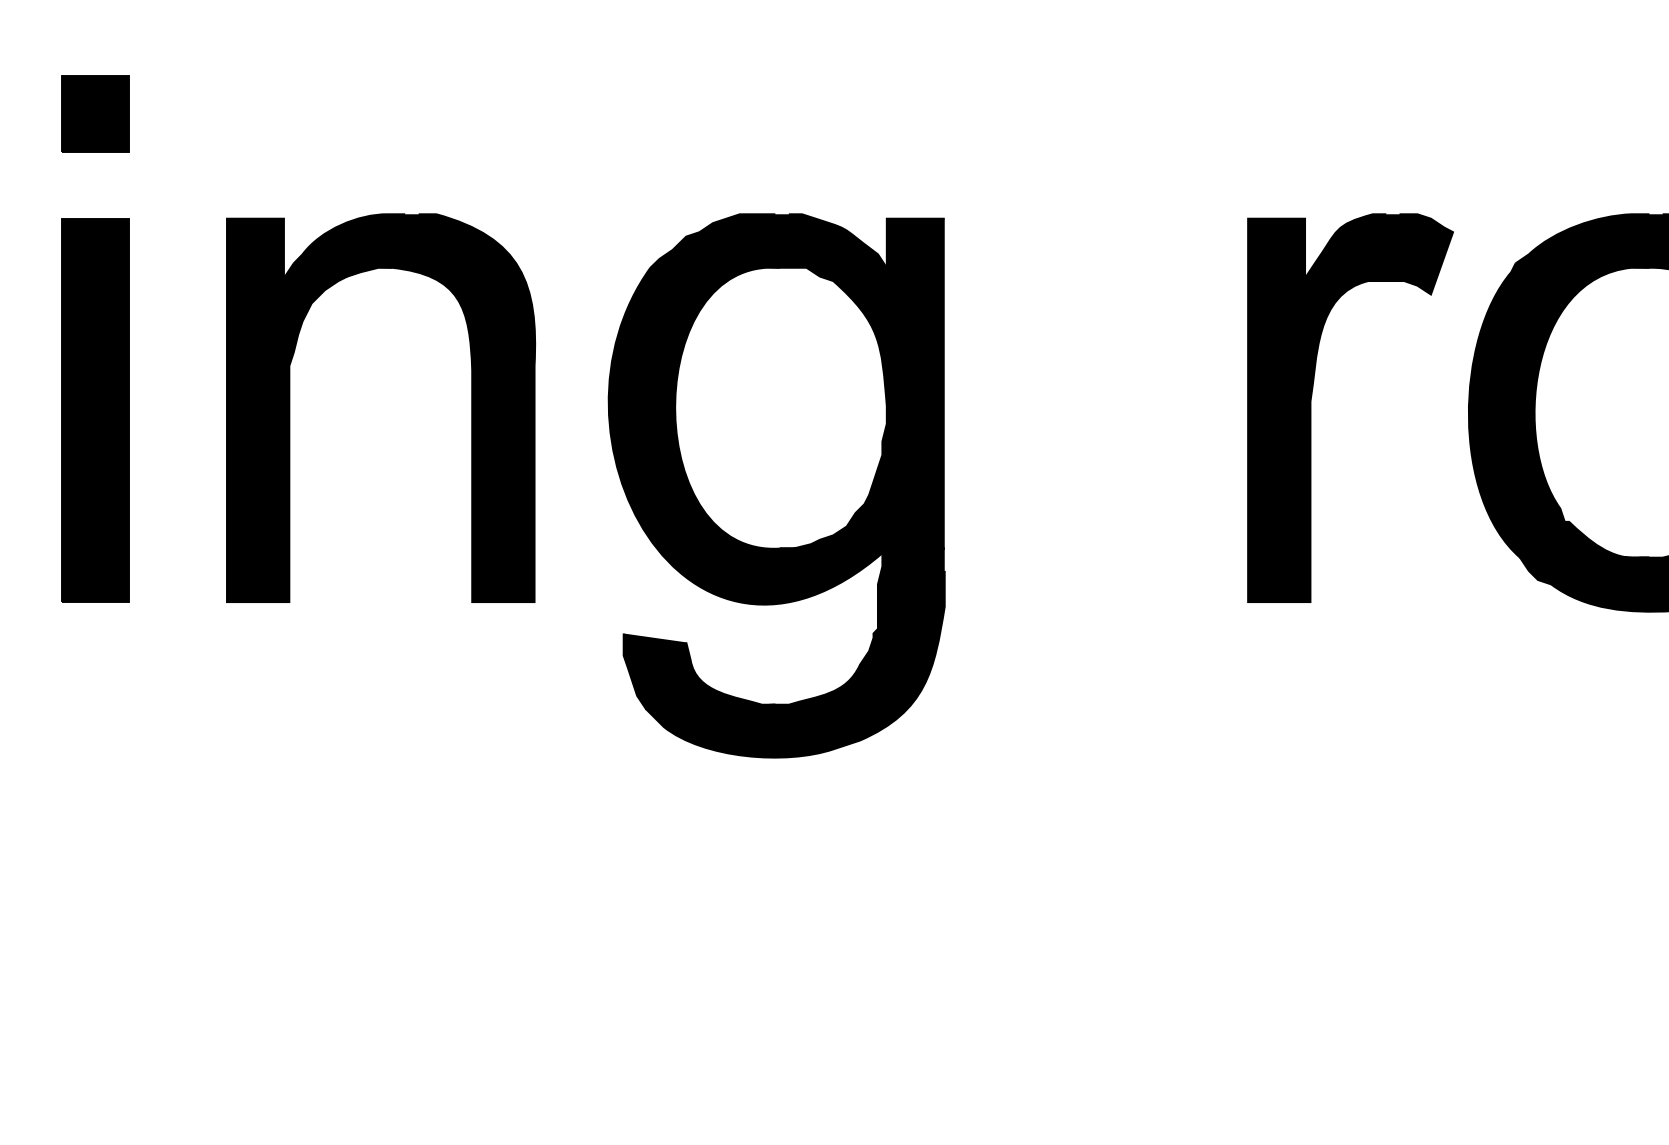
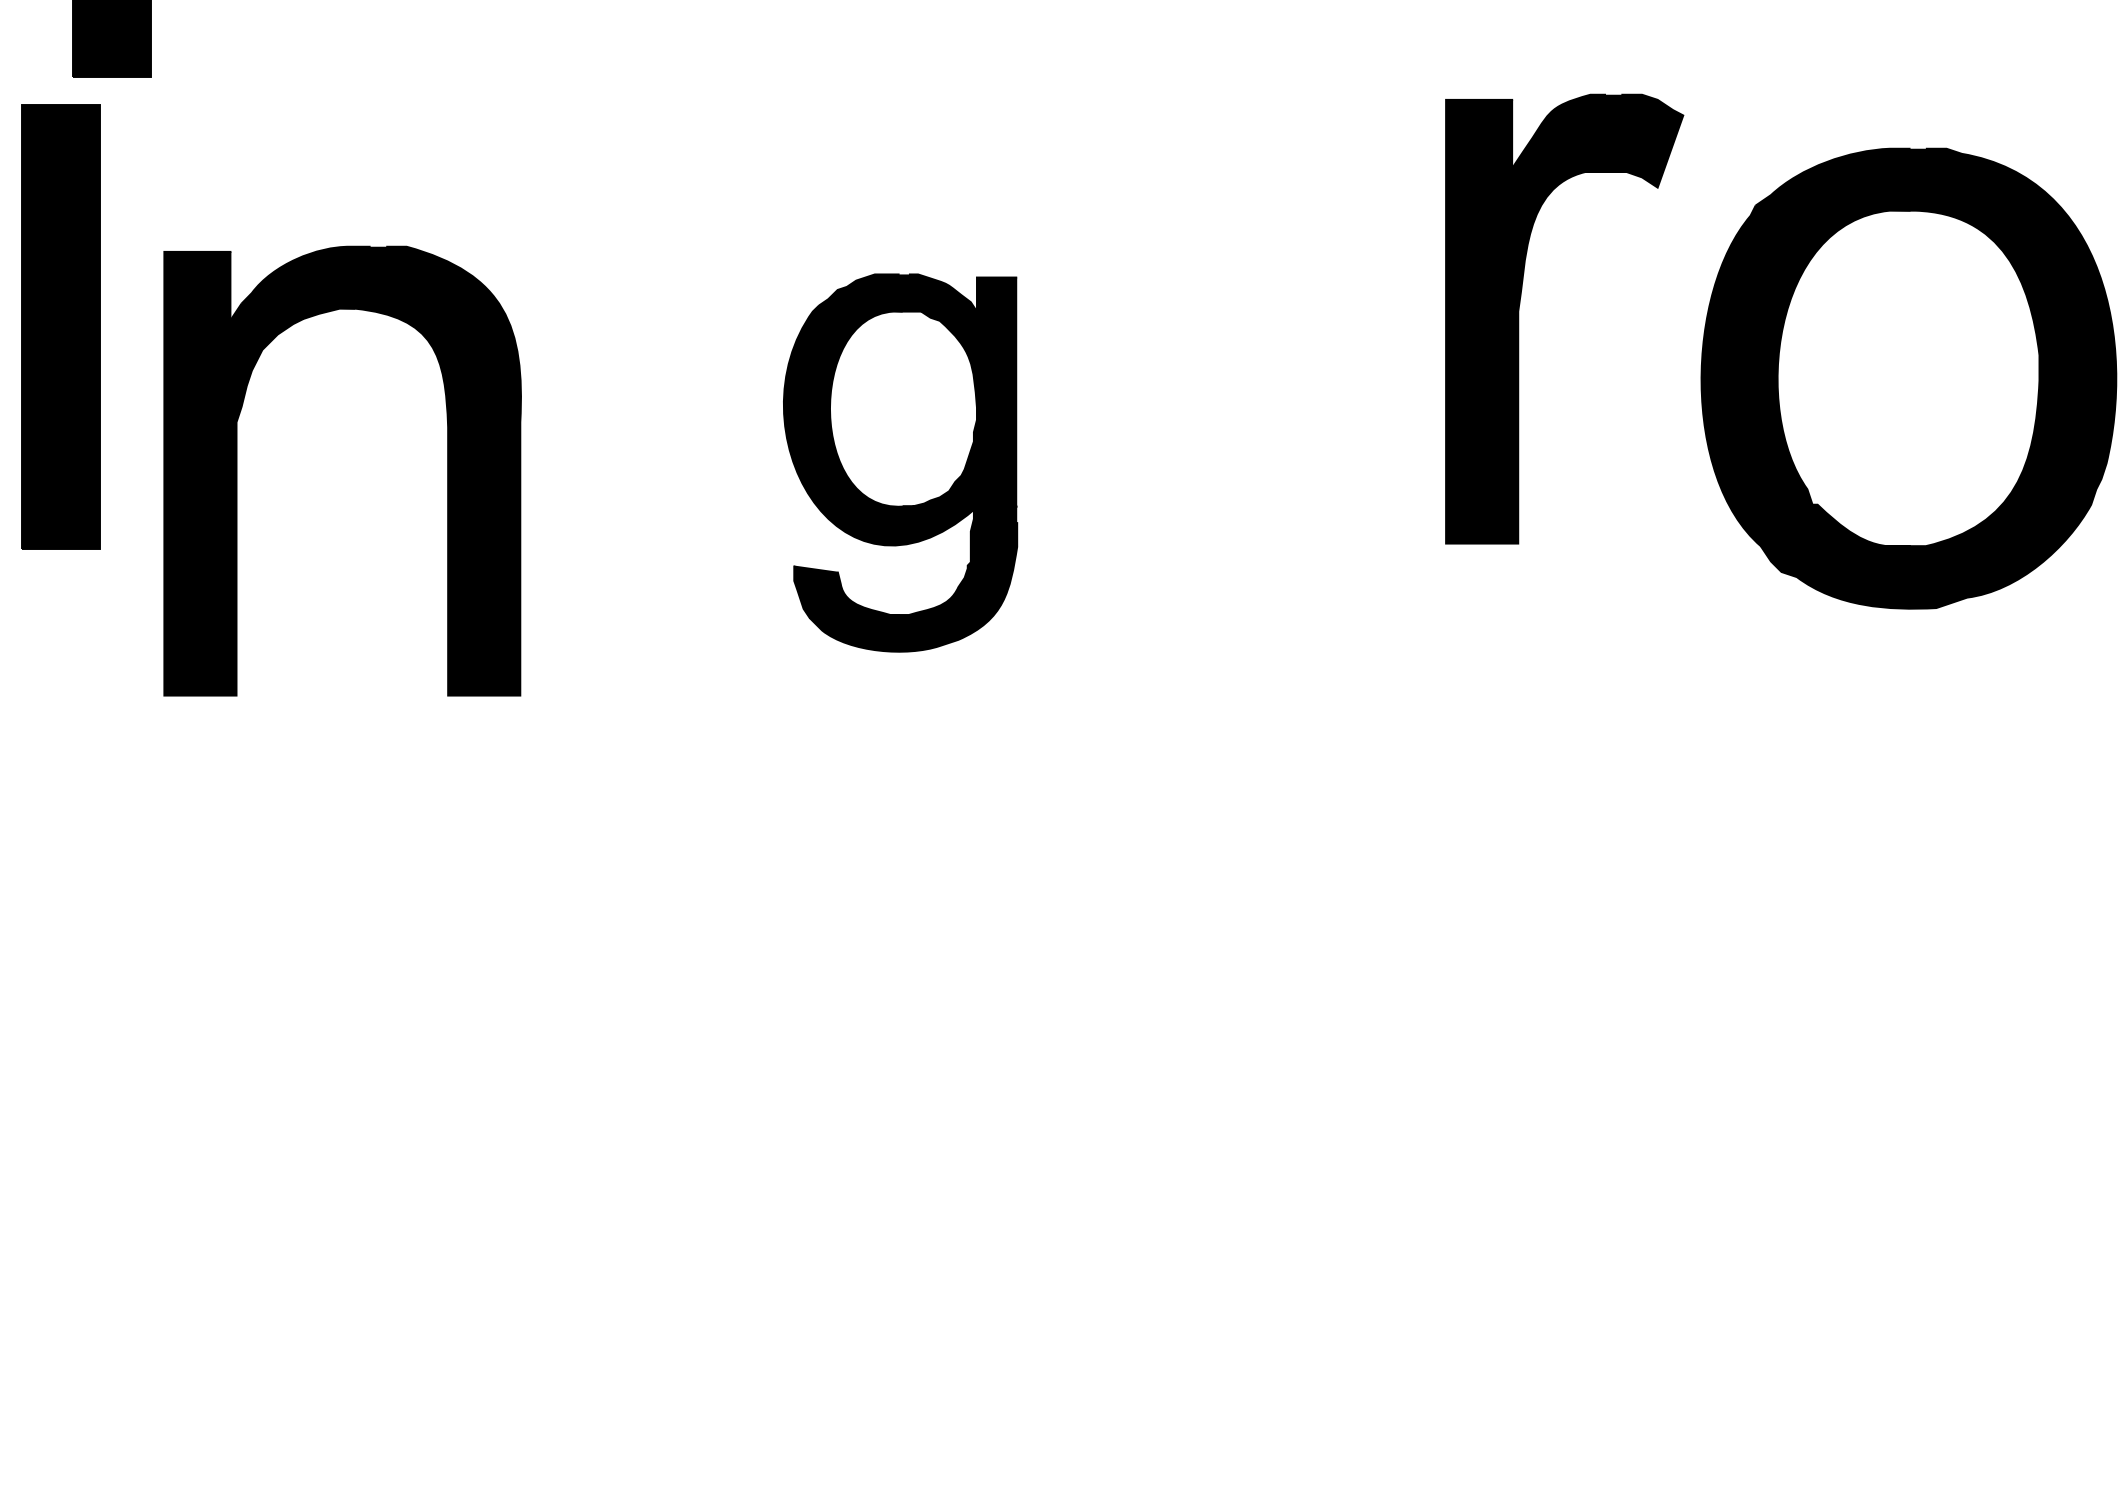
part: (290, 407) -> (237, 470), moved
part: (1311, 407) -> (1519, 318), moved
part: (94, 410) -> (60, 326), moved
part: (776, 485) -> (900, 462), size x0.6

